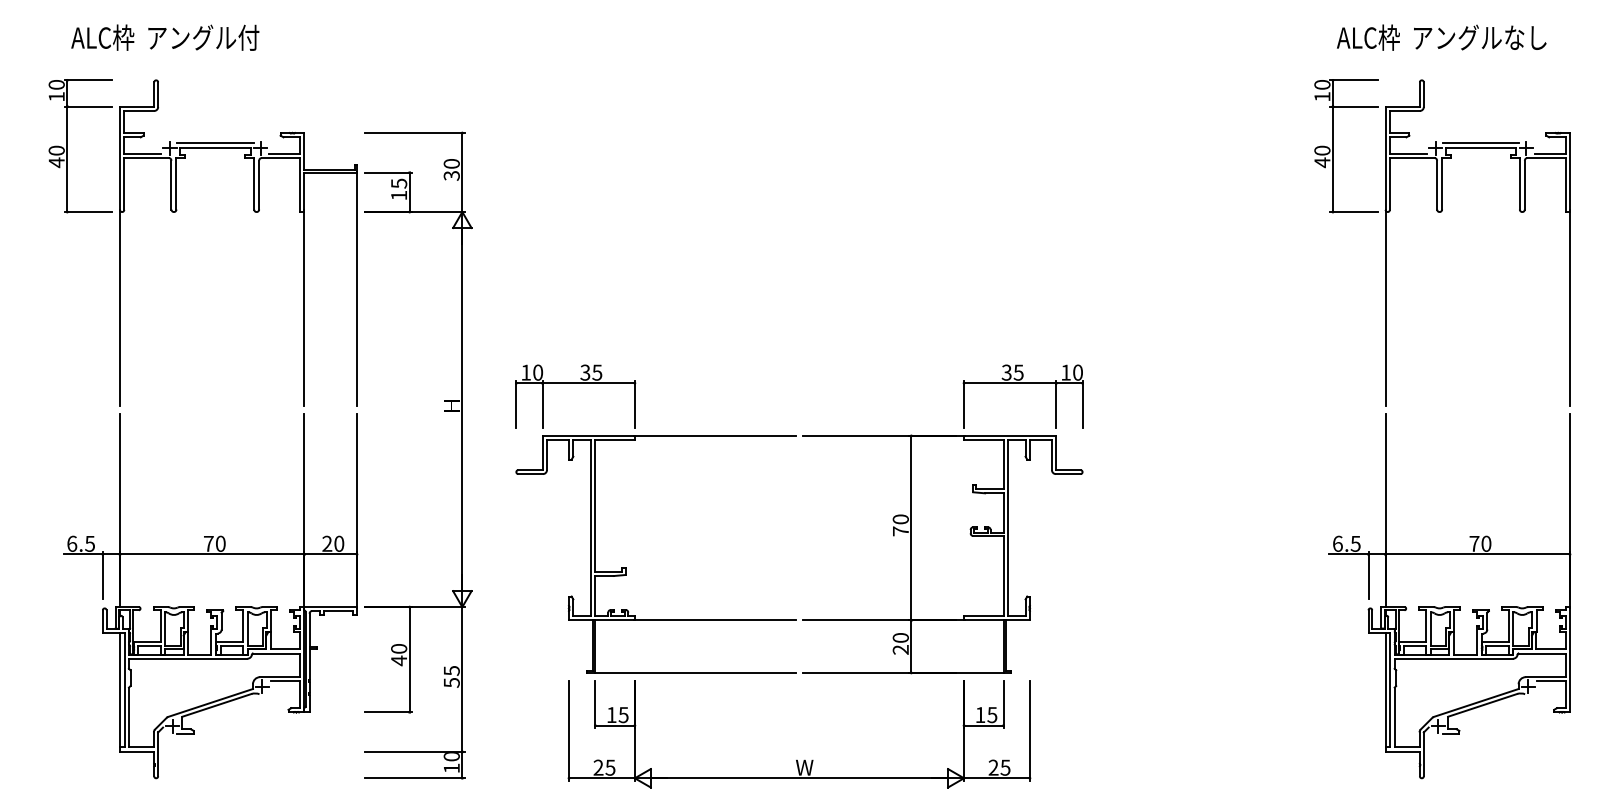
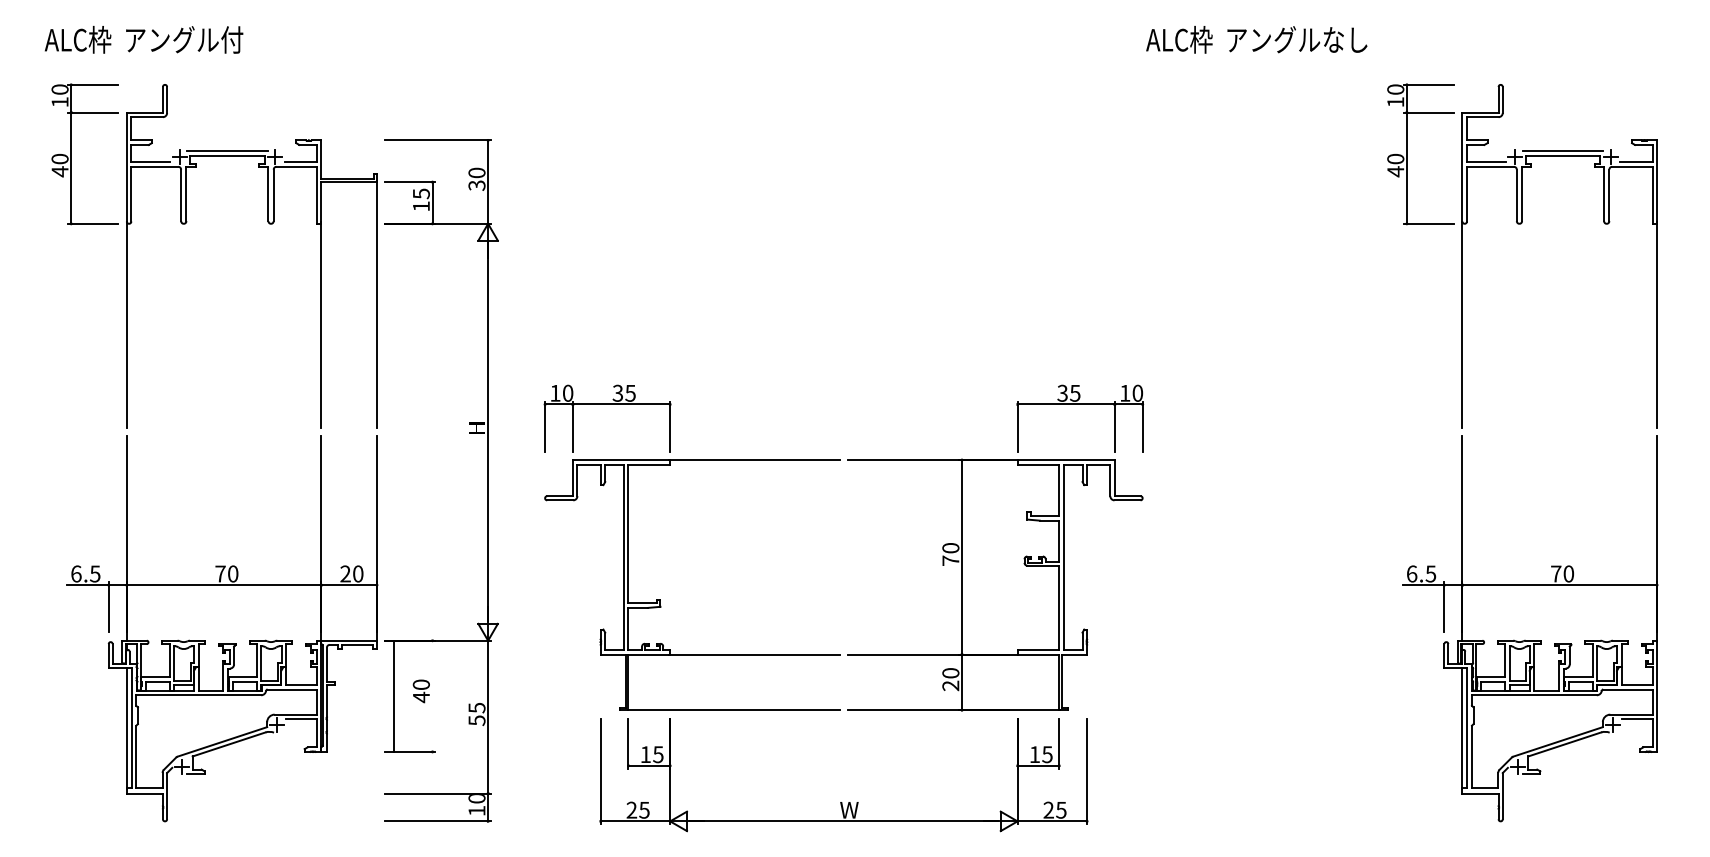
text: (165, 37) -> (144, 39), moved
text: (1441, 37) -> (1256, 39), moved
line: (409, 659) -> (393, 696), moved

